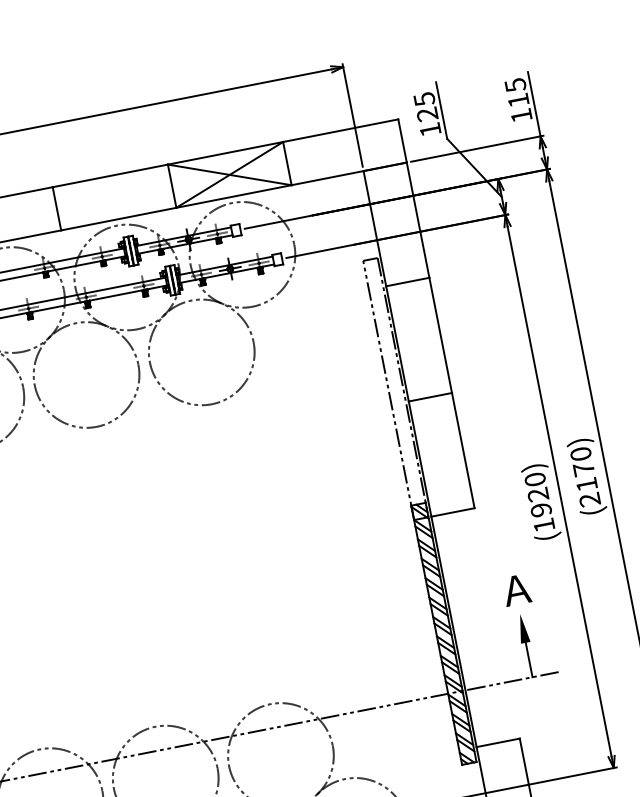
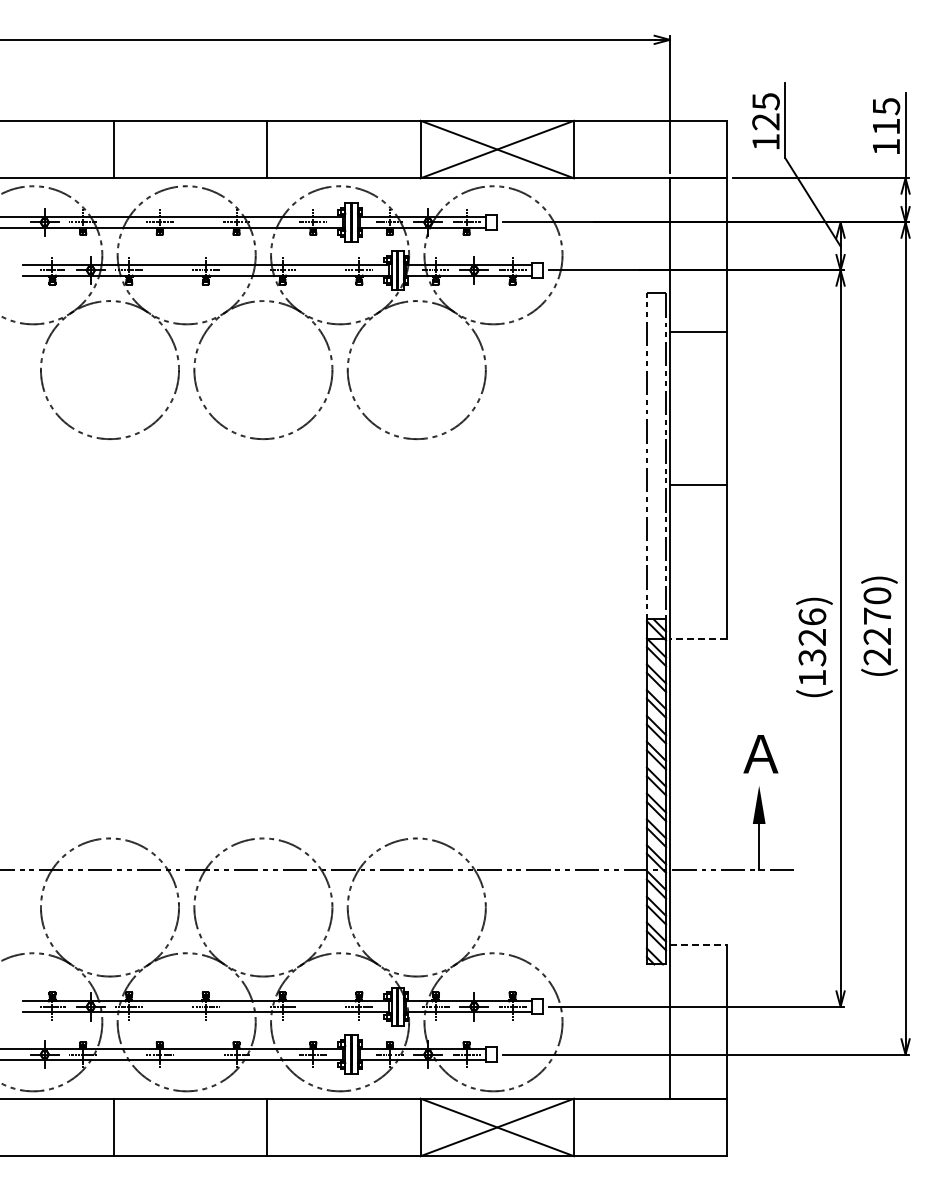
text: (586, 484) -> (876, 636), (2170) -> (2270)
text: (538, 494) -> (812, 637), (1920) -> (1326)
line: (452, 512) -> (698, 638), solid -> dashed
line: (498, 743) -> (698, 945), solid -> dashed

